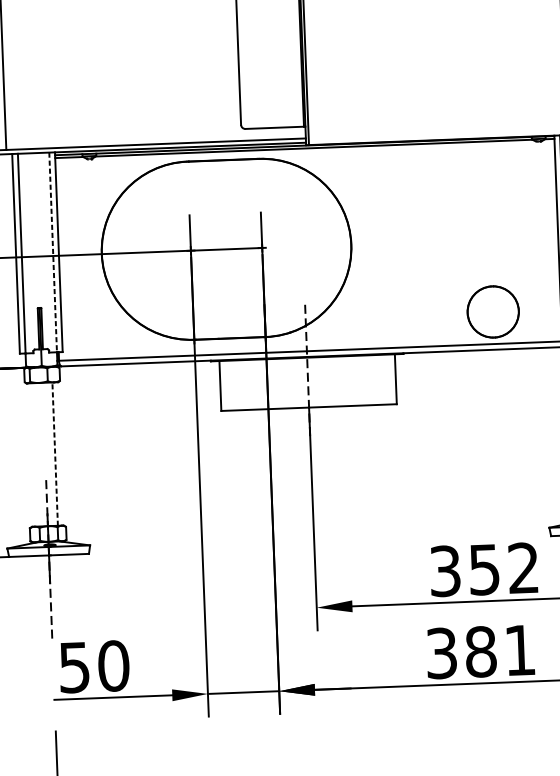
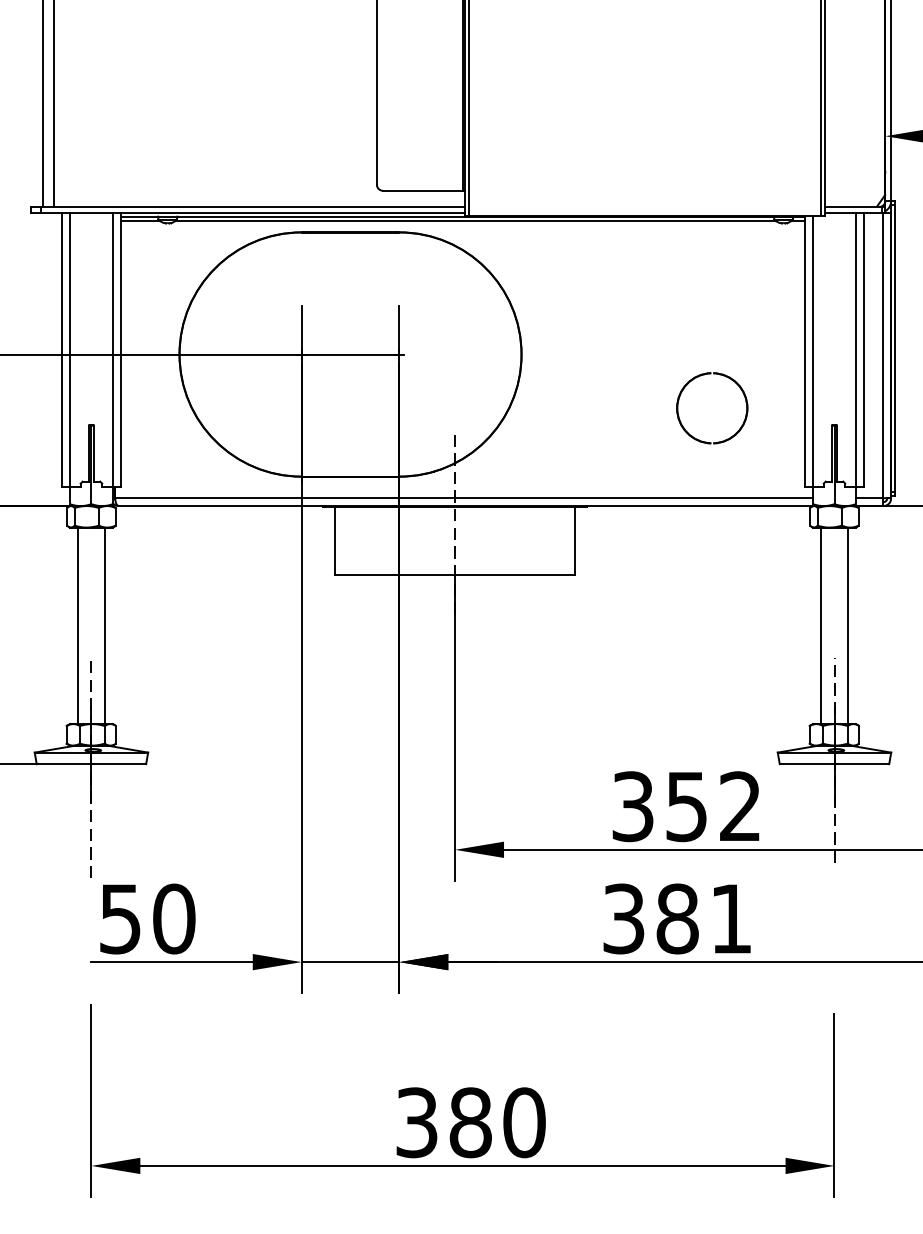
line: (52, 252) -> (112, 349), dashed -> solid
part: (514, 324) -> (740, 426), moved
line: (55, 453) -> (105, 625), dashed -> solid
line: (34, 454) -> (77, 625), added

